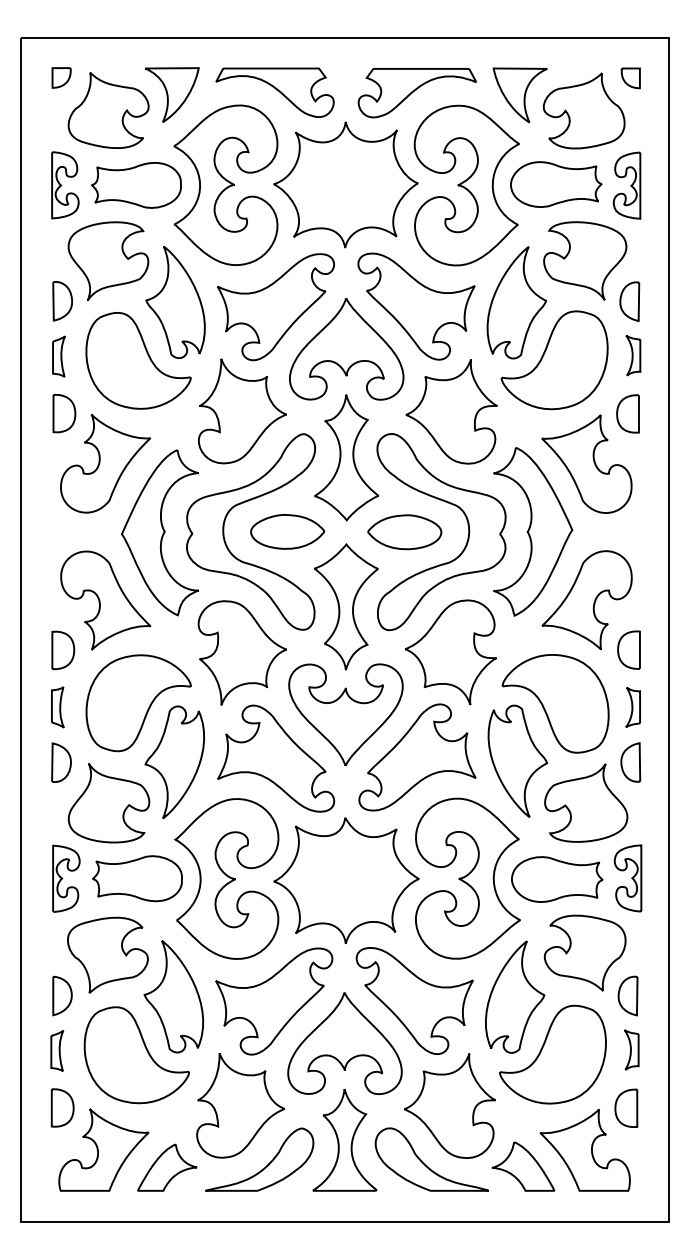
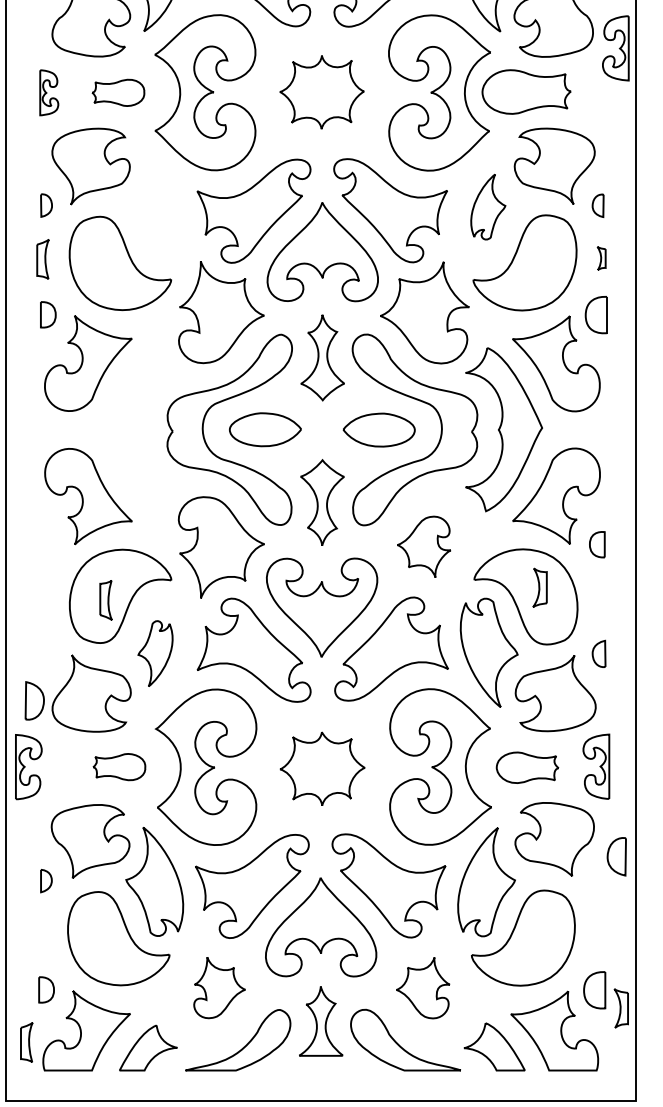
part: (345, 184) -> (321, 91), size x0.6
part: (65, 185) -> (49, 92), size x0.7
part: (136, 185) -> (118, 92), size x0.6
part: (626, 185) -> (615, 48), moved
part: (62, 301) -> (46, 205), size x0.6
part: (629, 301) -> (597, 205), size x0.6
part: (175, 302) -> (156, 206), removed
part: (516, 302) -> (487, 206), size x0.6
part: (633, 355) -> (601, 258), size x0.6
part: (64, 413) -> (48, 314), size x0.7
part: (346, 457) -> (322, 357), size x0.7
part: (159, 532) -> (140, 430), removed
part: (346, 606) -> (322, 502), size x0.7
part: (628, 649) -> (596, 544), size x0.7
part: (63, 650) -> (47, 545), removed
part: (450, 652) -> (423, 547), size x0.6
part: (632, 706) -> (539, 586), moved
part: (57, 707) -> (105, 600), moved
part: (174, 761) -> (155, 653), size x0.6
part: (61, 762) -> (34, 700), moved
part: (630, 762) -> (598, 654), size x0.7
part: (66, 878) -> (28, 766), moved
part: (137, 878) -> (119, 766), size x0.6
part: (557, 879) -> (527, 767), size x0.7
part: (346, 880) -> (322, 768), size x0.6
part: (62, 995) -> (46, 880), size x0.6
part: (627, 995) -> (616, 856), moved
part: (631, 1049) -> (621, 1007), moved
part: (57, 1050) -> (26, 1041), moved
part: (240, 1105) -> (219, 987), size x0.6
part: (449, 1105) -> (422, 987), size x0.6
part: (62, 1107) -> (46, 989), size x0.7
part: (344, 1140) -> (320, 1021), size x0.7

